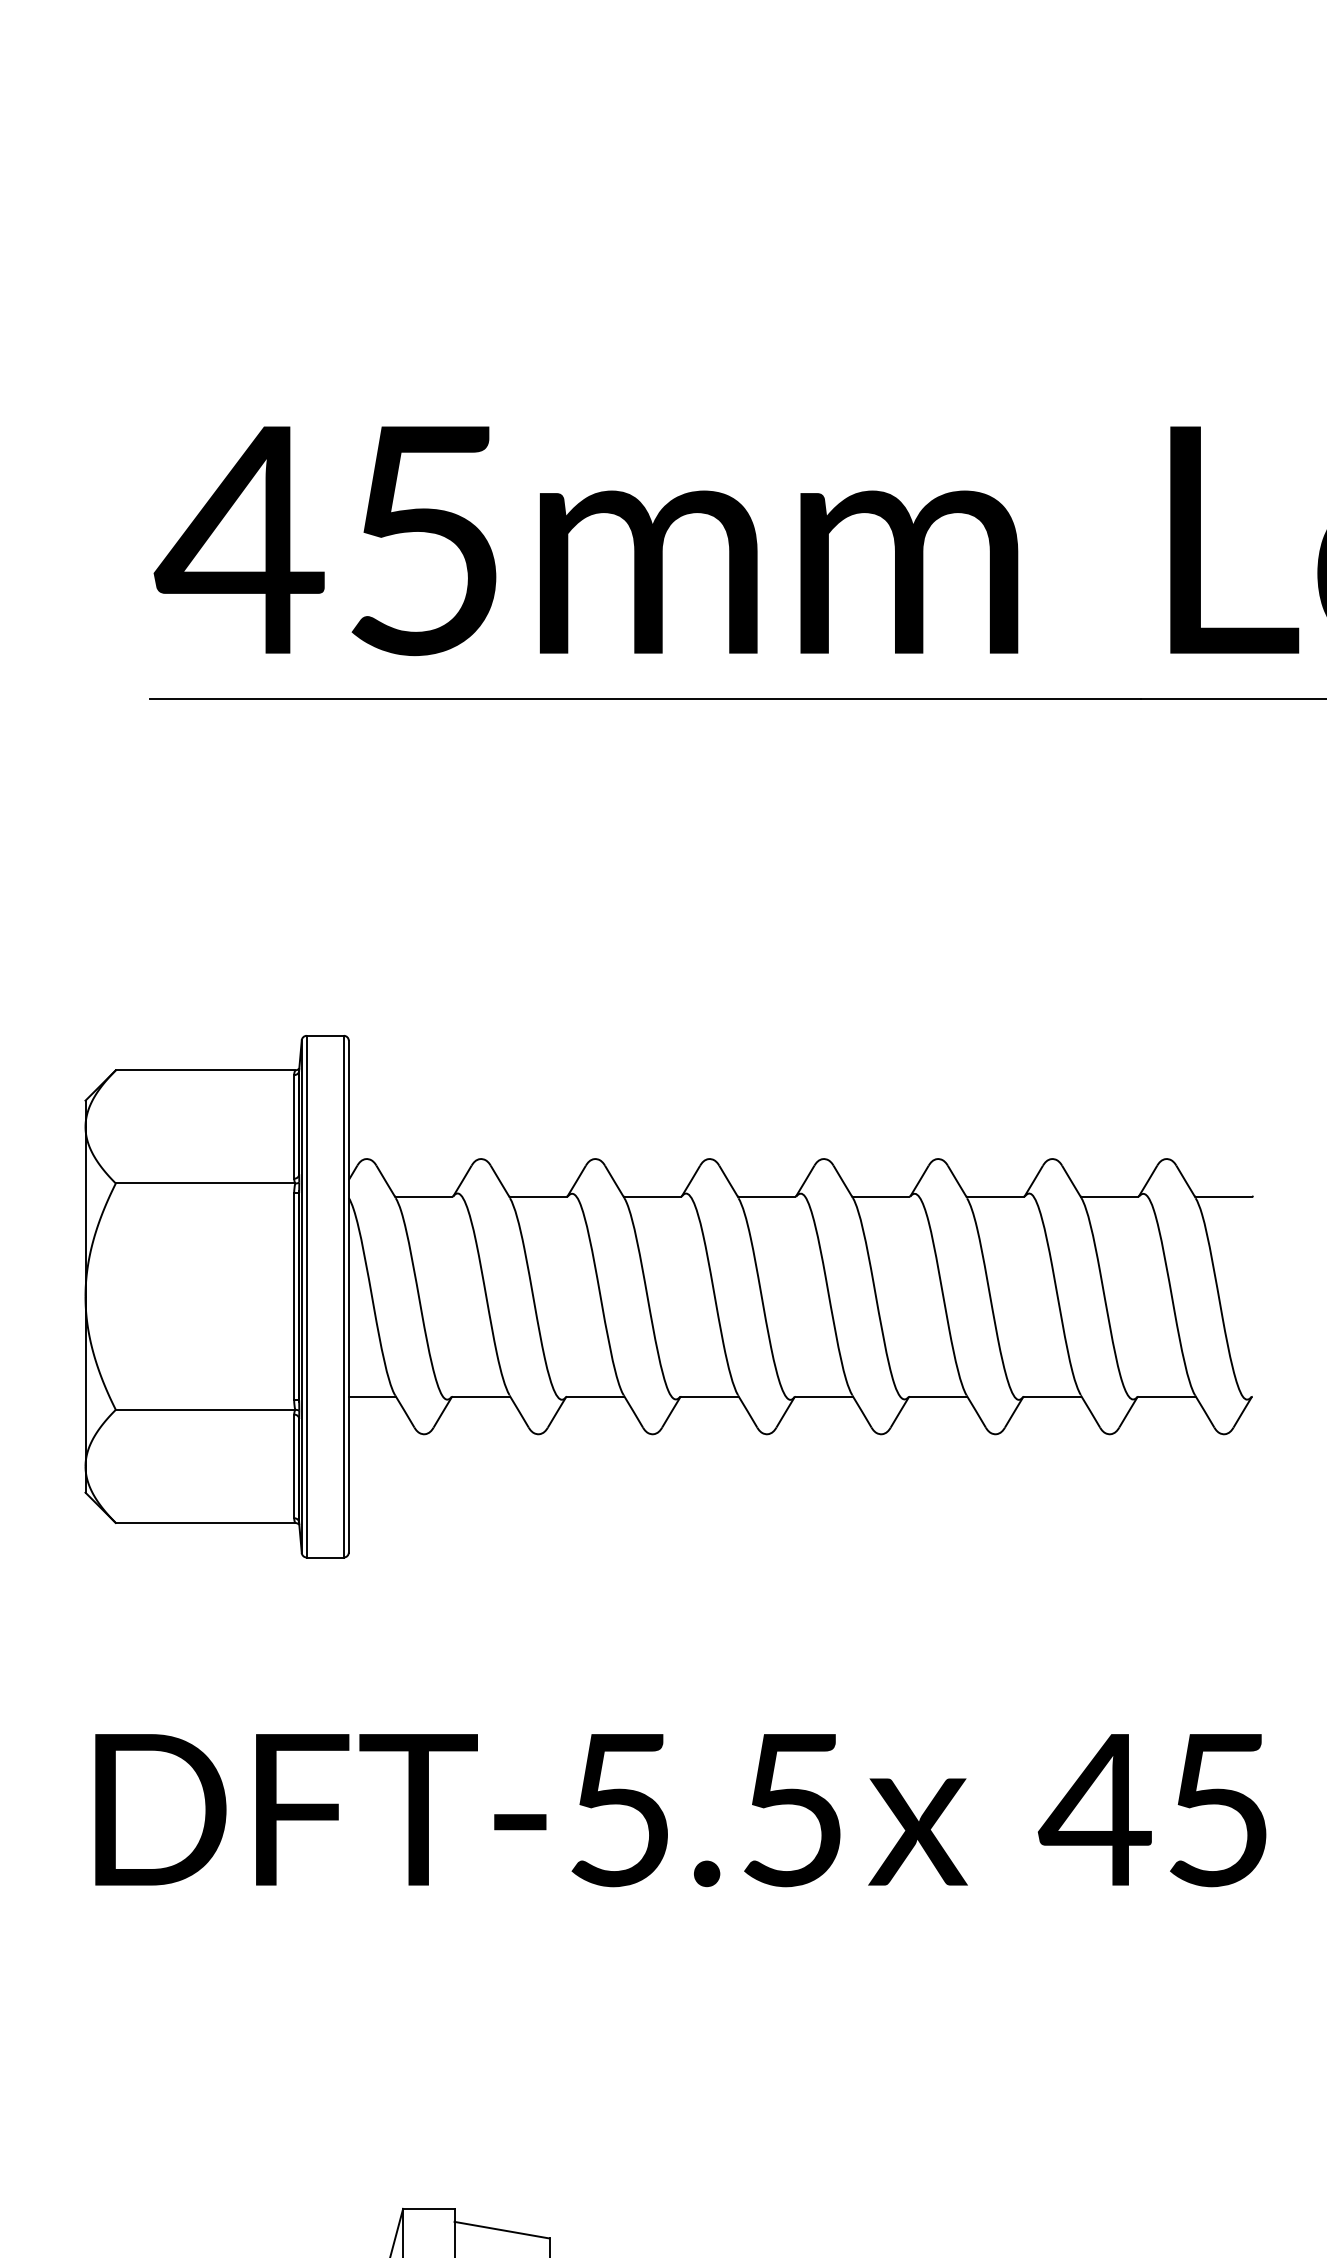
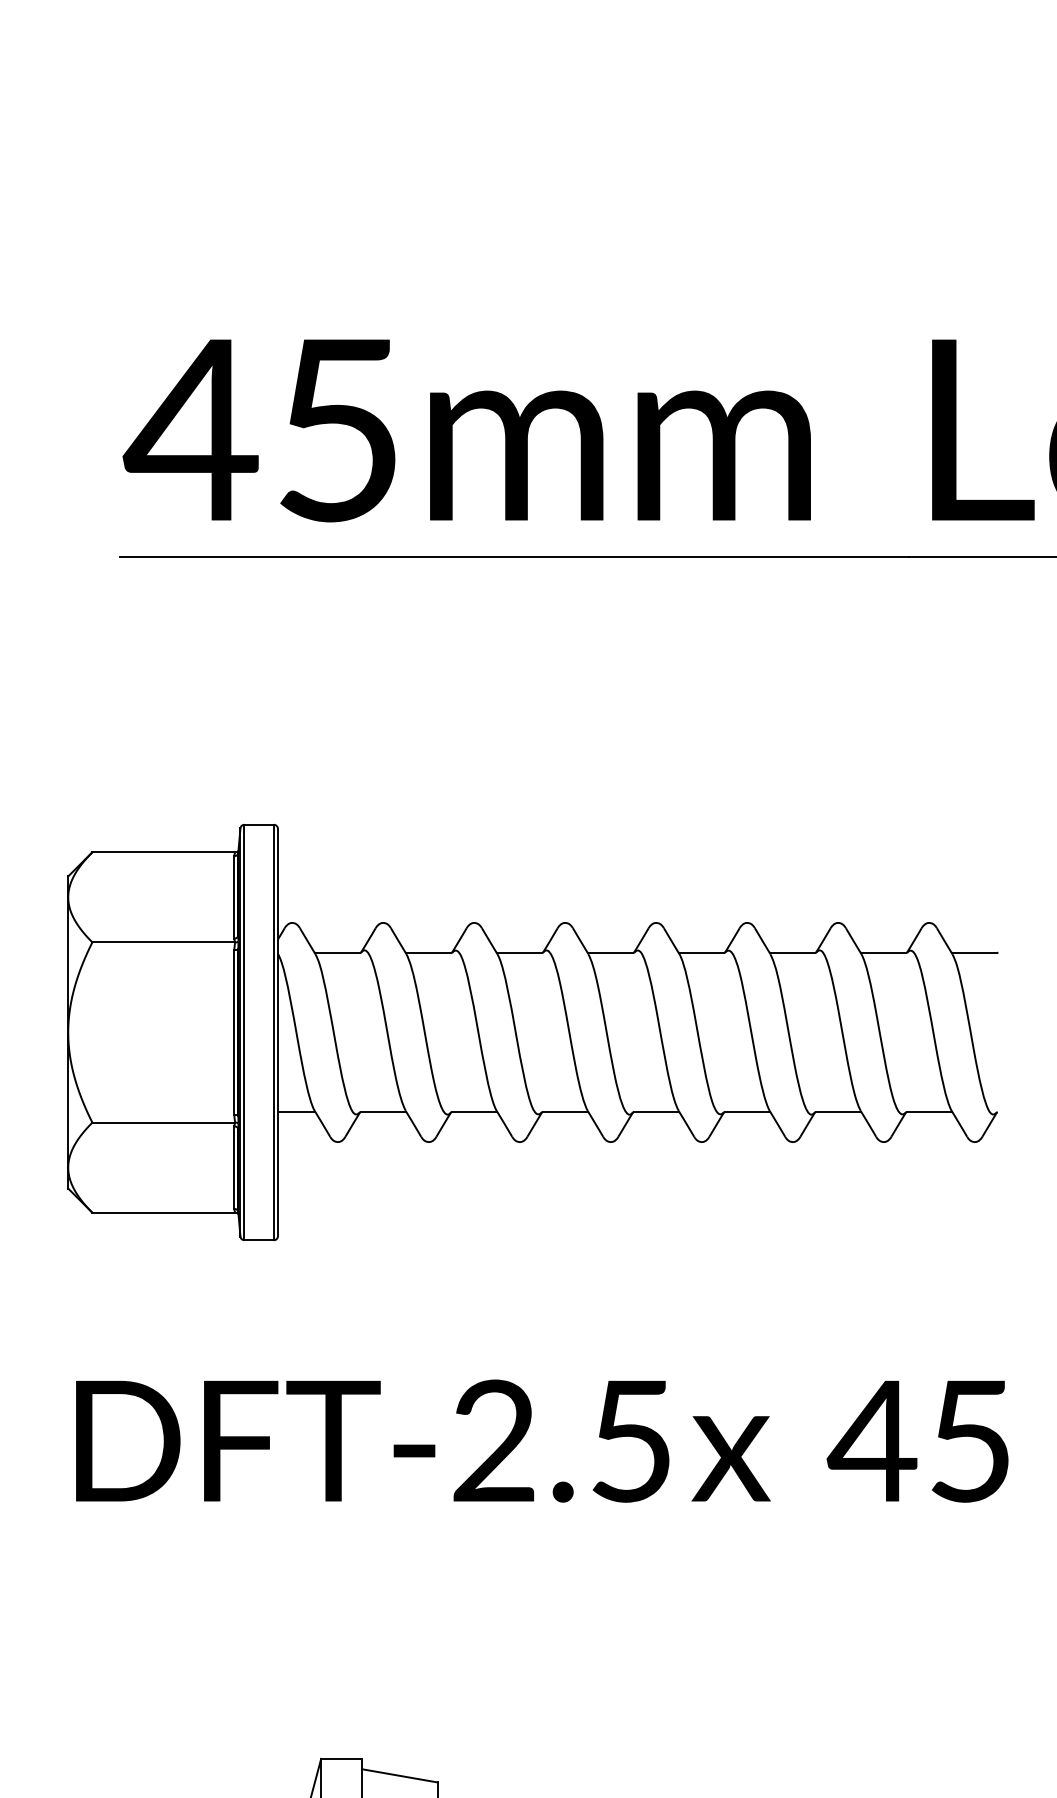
text: (619, 1809) -> (493, 1440), DFT-5.5 -> DFT-2.5

